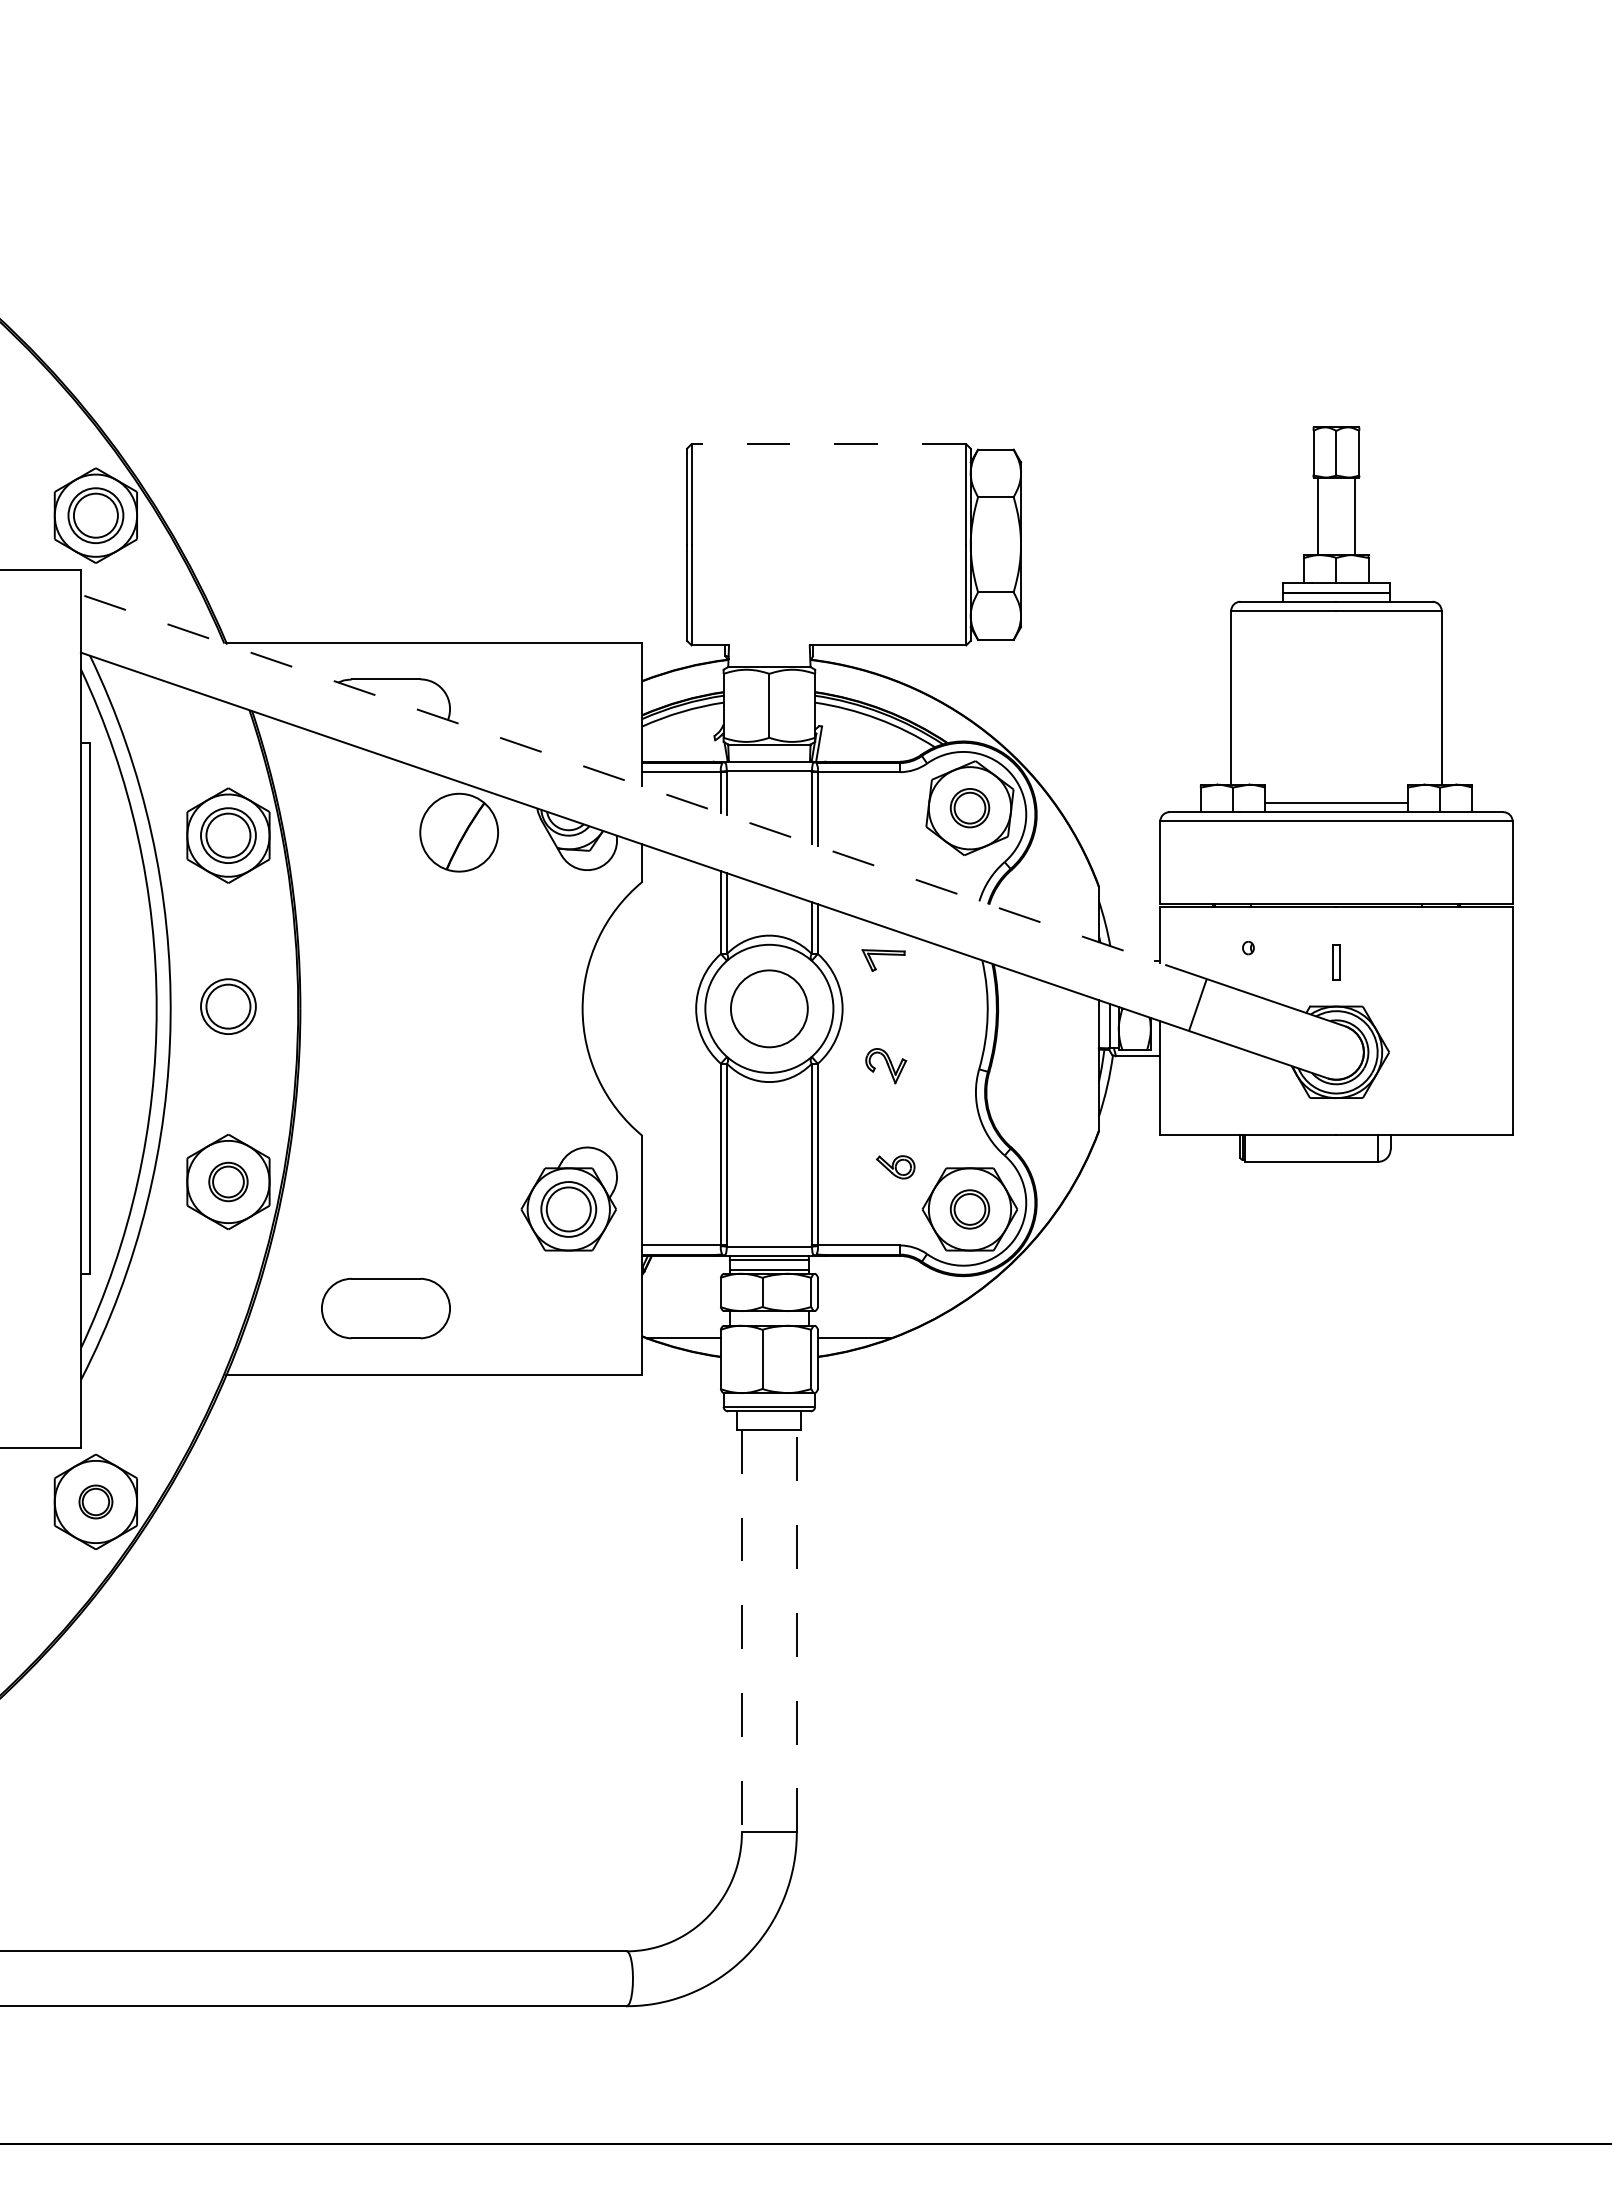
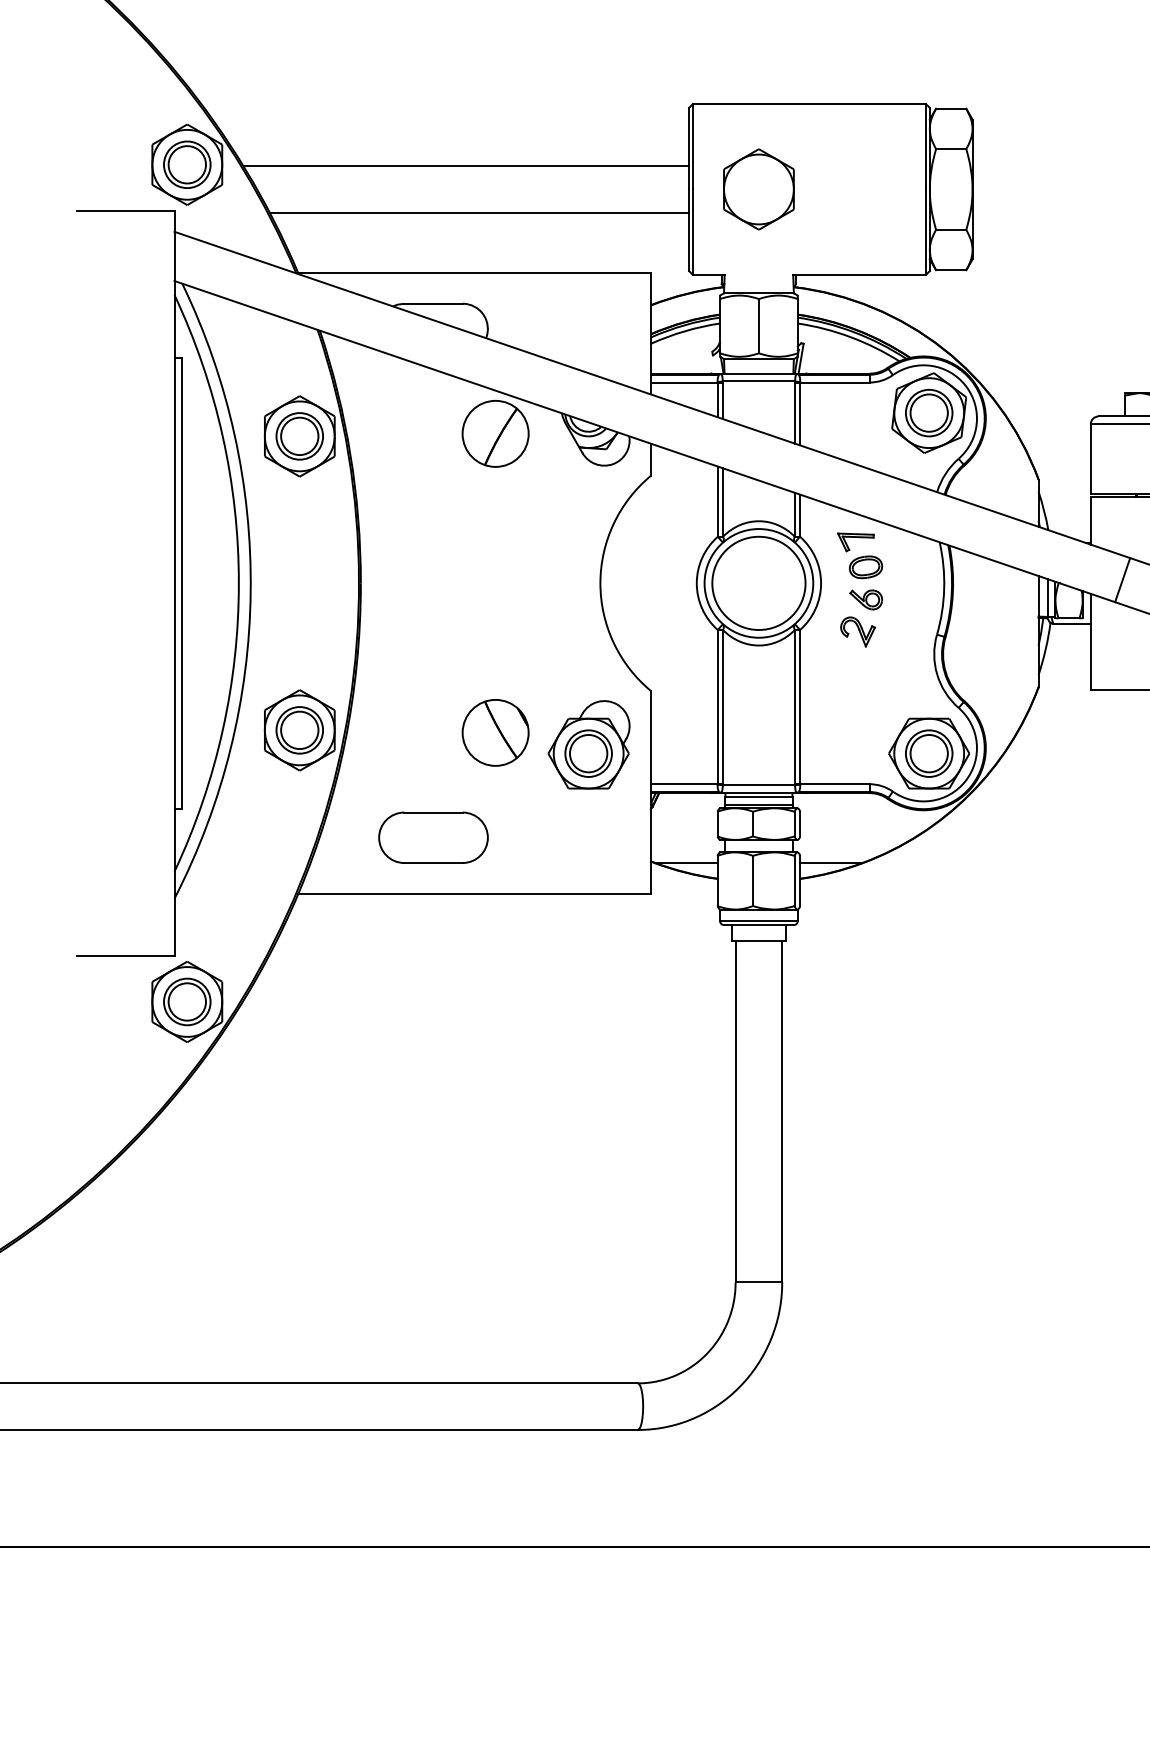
line: (828, 444) -> (809, 104), dashed -> solid
line: (424, 517) -> (466, 166), added
part: (769, 544) -> (759, 189), added
line: (440, 572) -> (479, 213), added
line: (643, 786) -> (652, 394), dashed -> solid
part: (969, 807) -> (928, 412), size x1.43
part: (895, 989) -> (865, 566), added
part: (228, 1006) -> (299, 581), removed
circle: (769, 1008) -> (759, 583), size x1.43
part: (895, 1167) -> (865, 600), moved
part: (228, 1181) -> (299, 729), size x1.43
part: (458, 1184) -> (495, 732), added
part: (969, 1209) -> (928, 753), size x1.43
part: (95, 1501) -> (186, 1001), size x1.67
line: (796, 1630) -> (781, 1111), dashed -> solid
line: (741, 1631) -> (735, 1111), dashed -> solid

